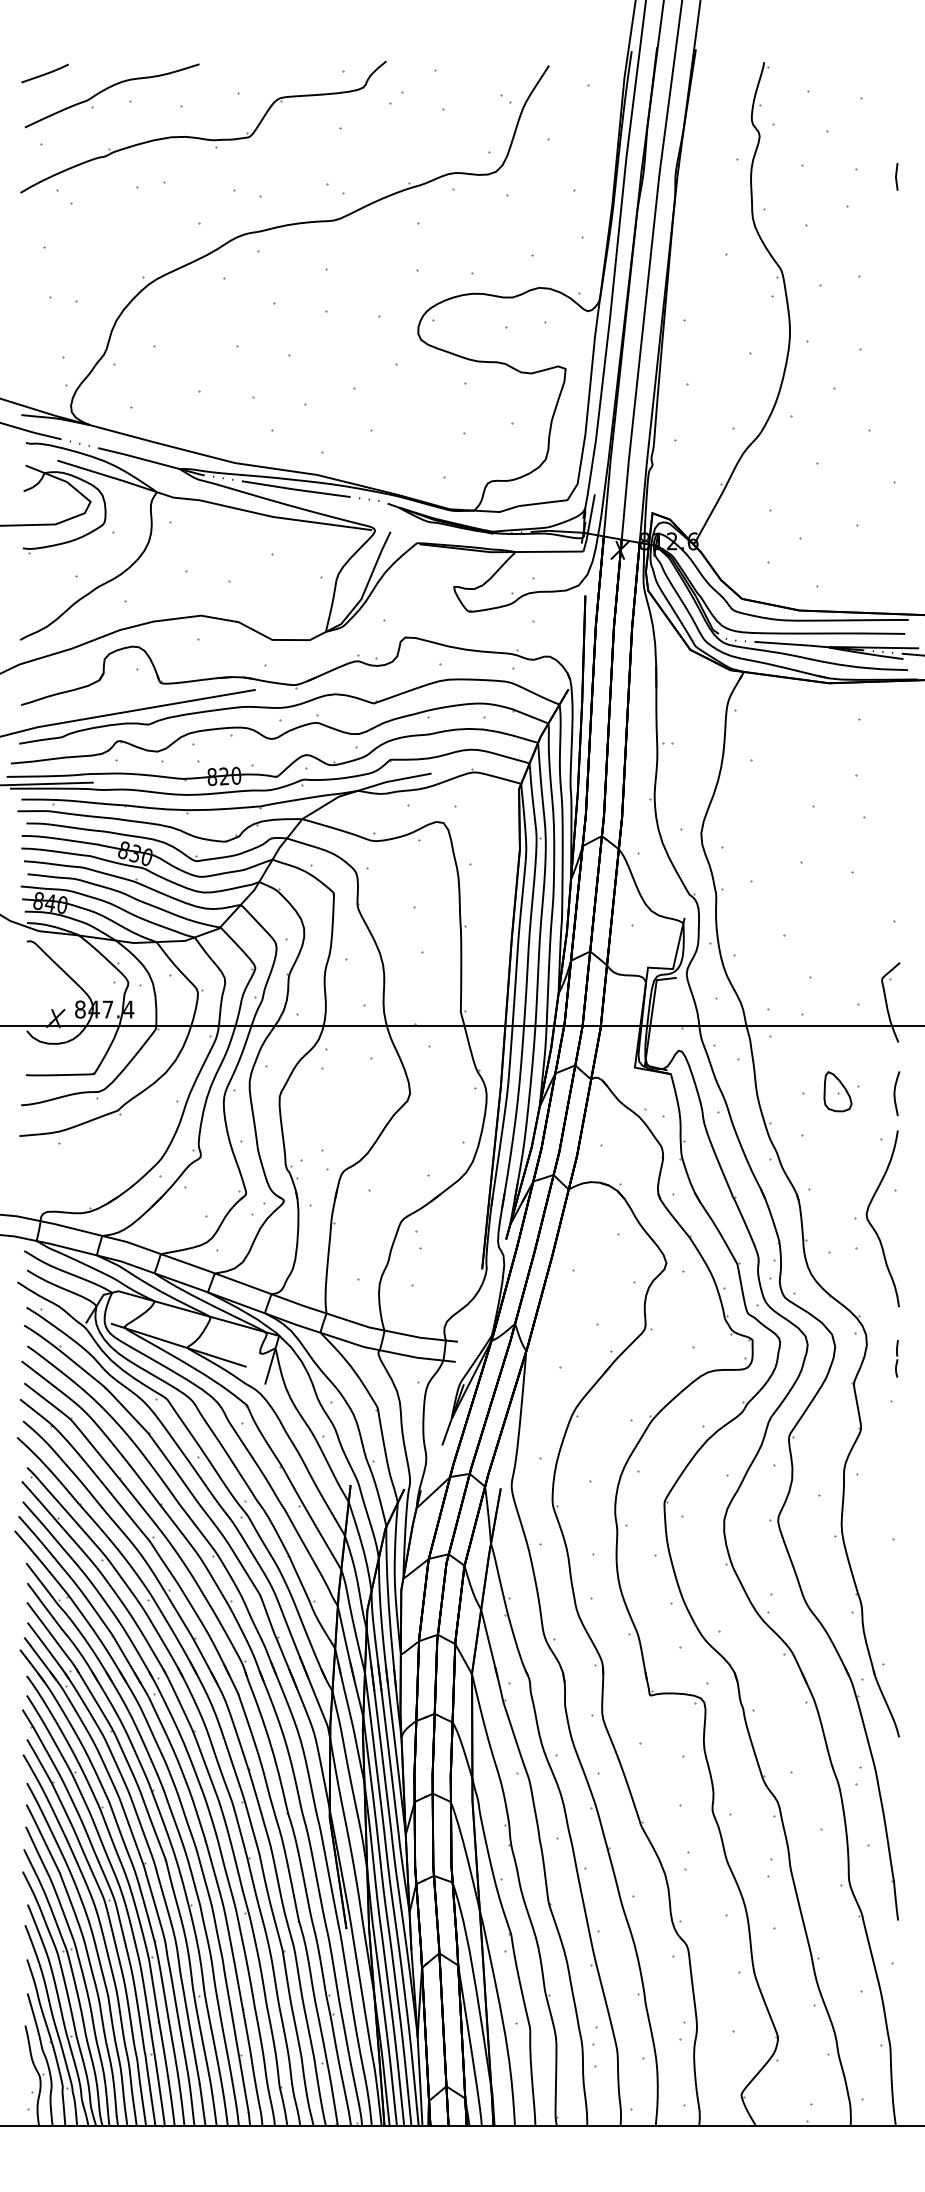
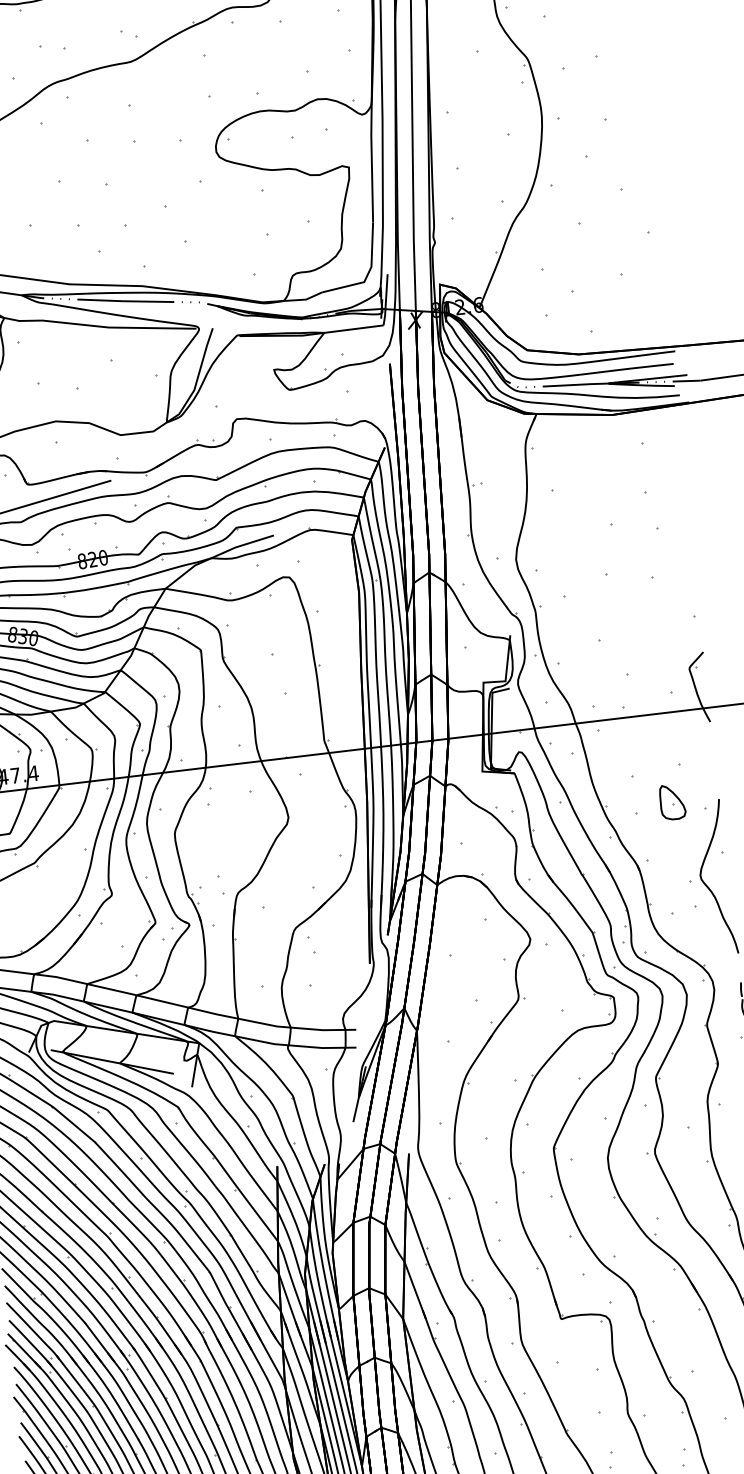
part: (837, 1091) -> (672, 802), moved
curve: (895, 1093) -> (713, 766), removed

